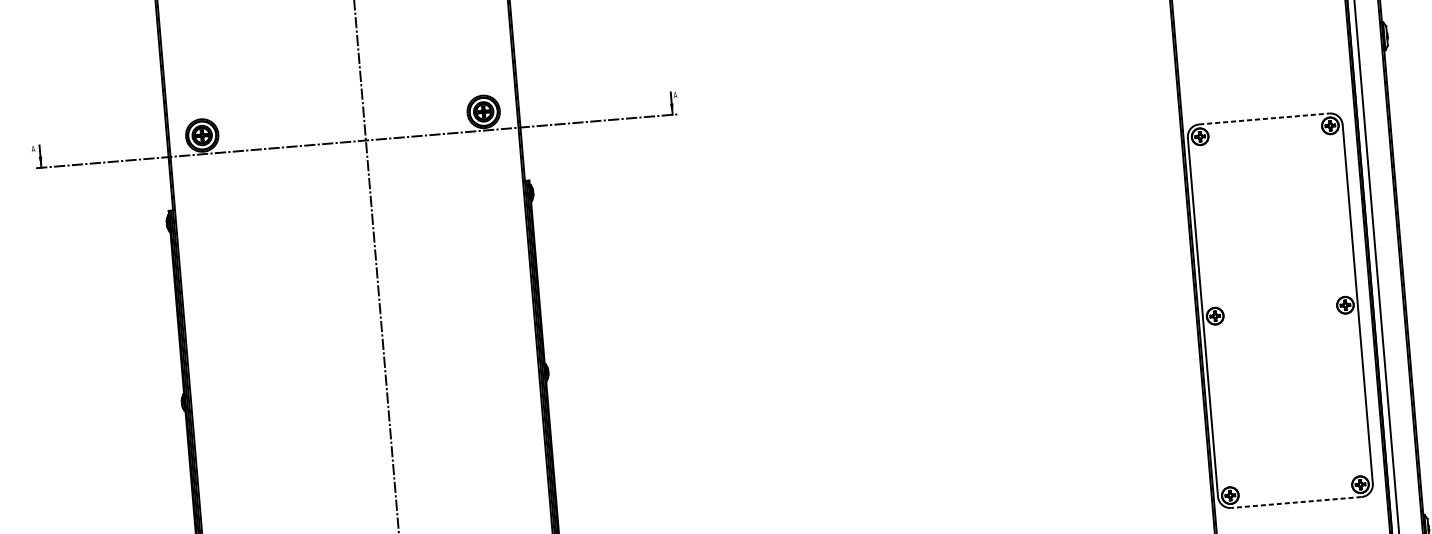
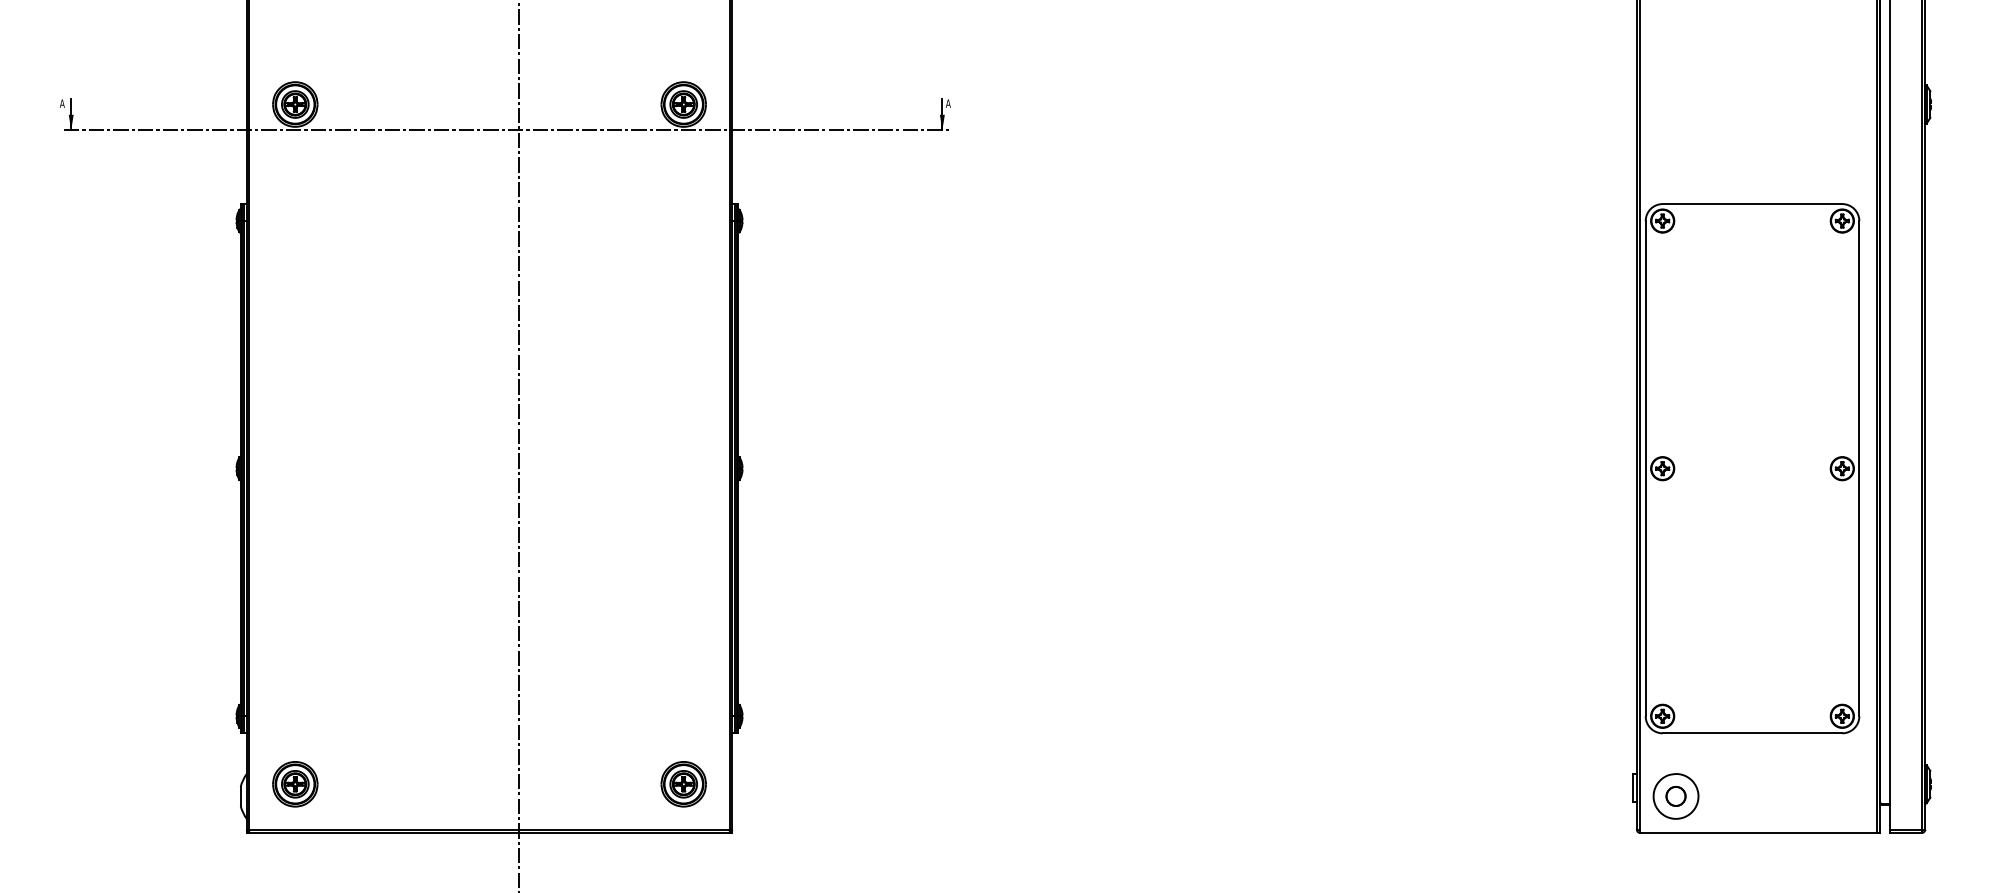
line: (1264, 119) -> (1752, 204), dashed -> solid
line: (1296, 502) -> (1752, 733), dashed -> solid

